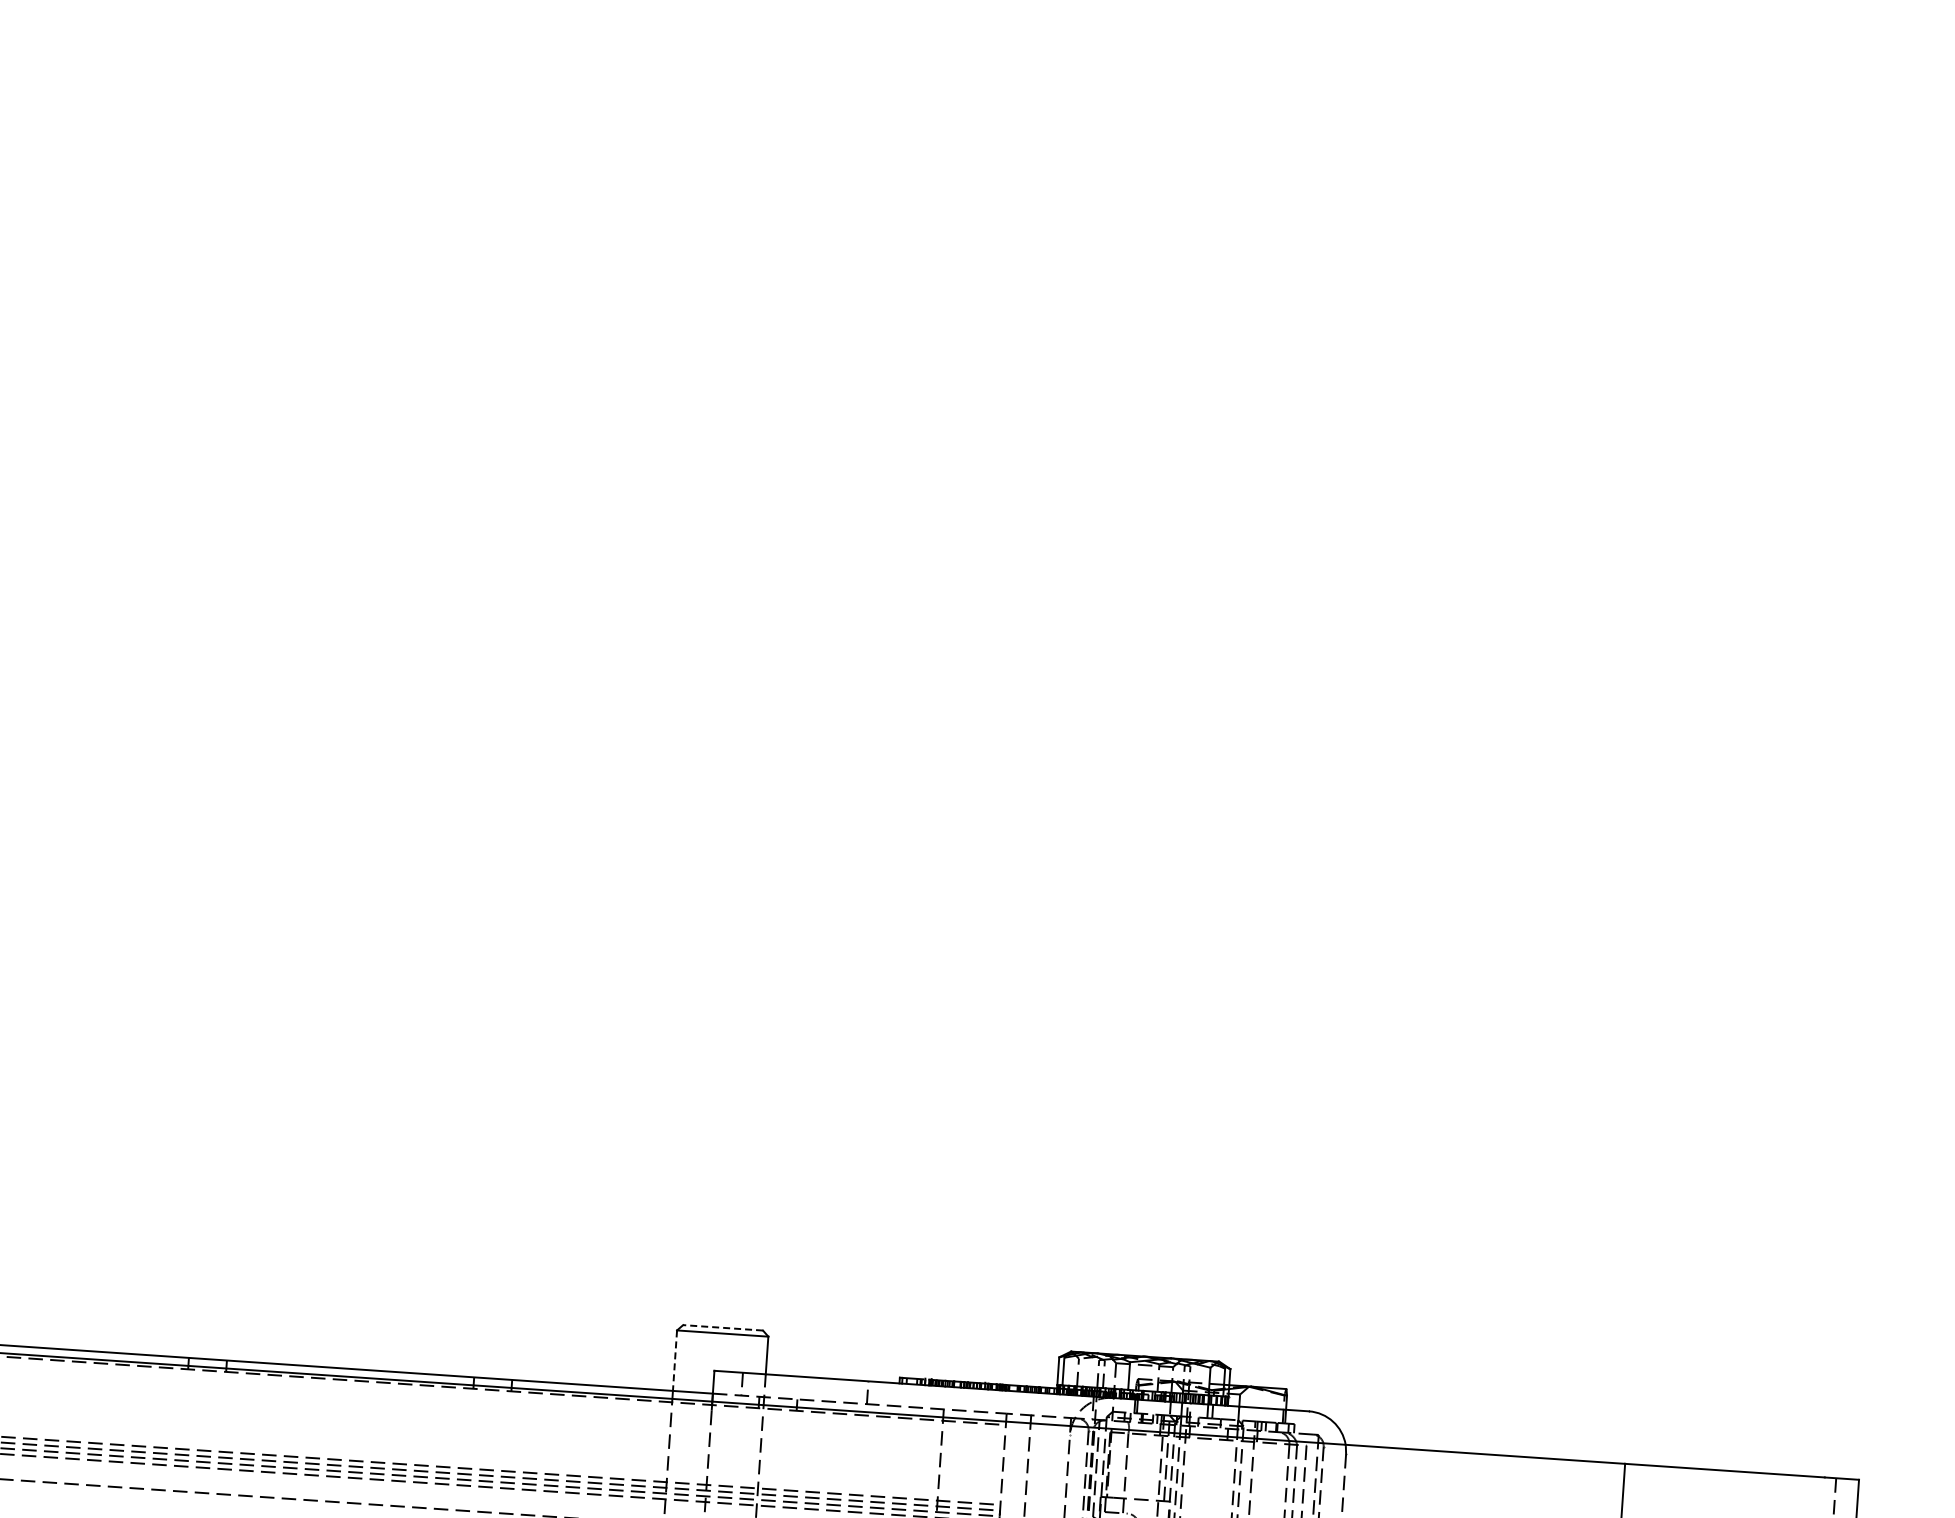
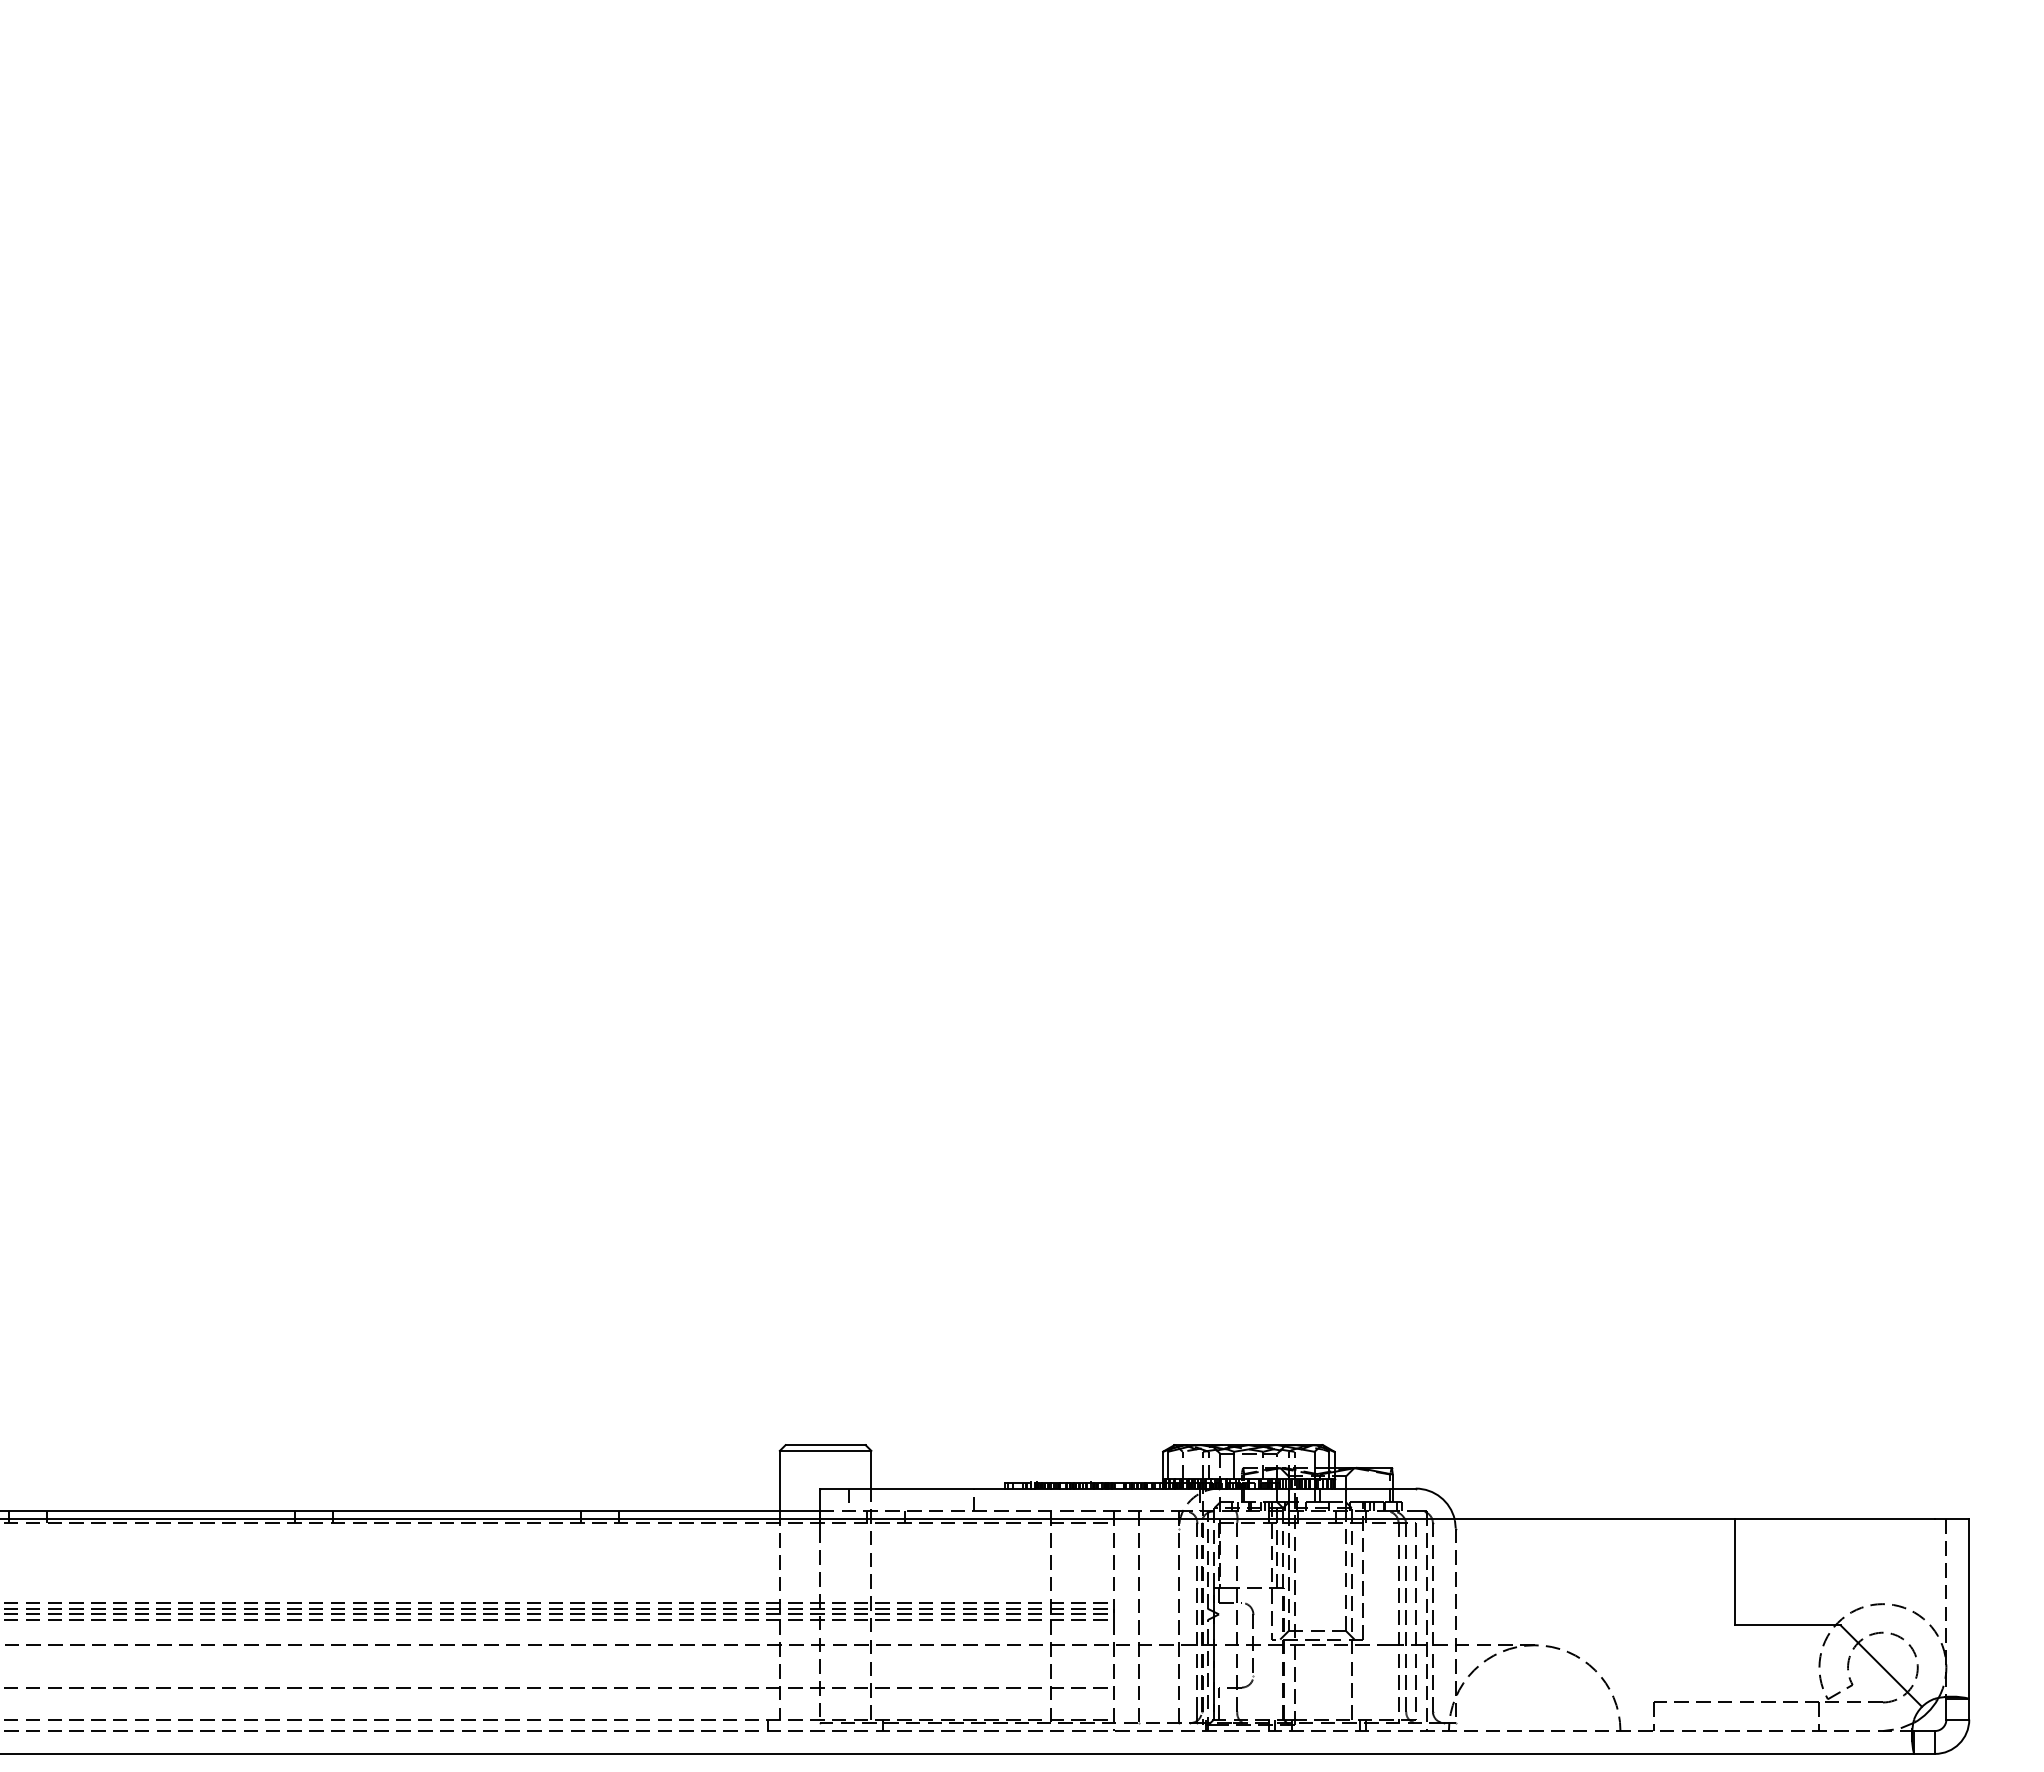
line: (722, 1328) -> (825, 1445), dashed -> solid
line: (674, 1360) -> (779, 1481), dashed -> solid

